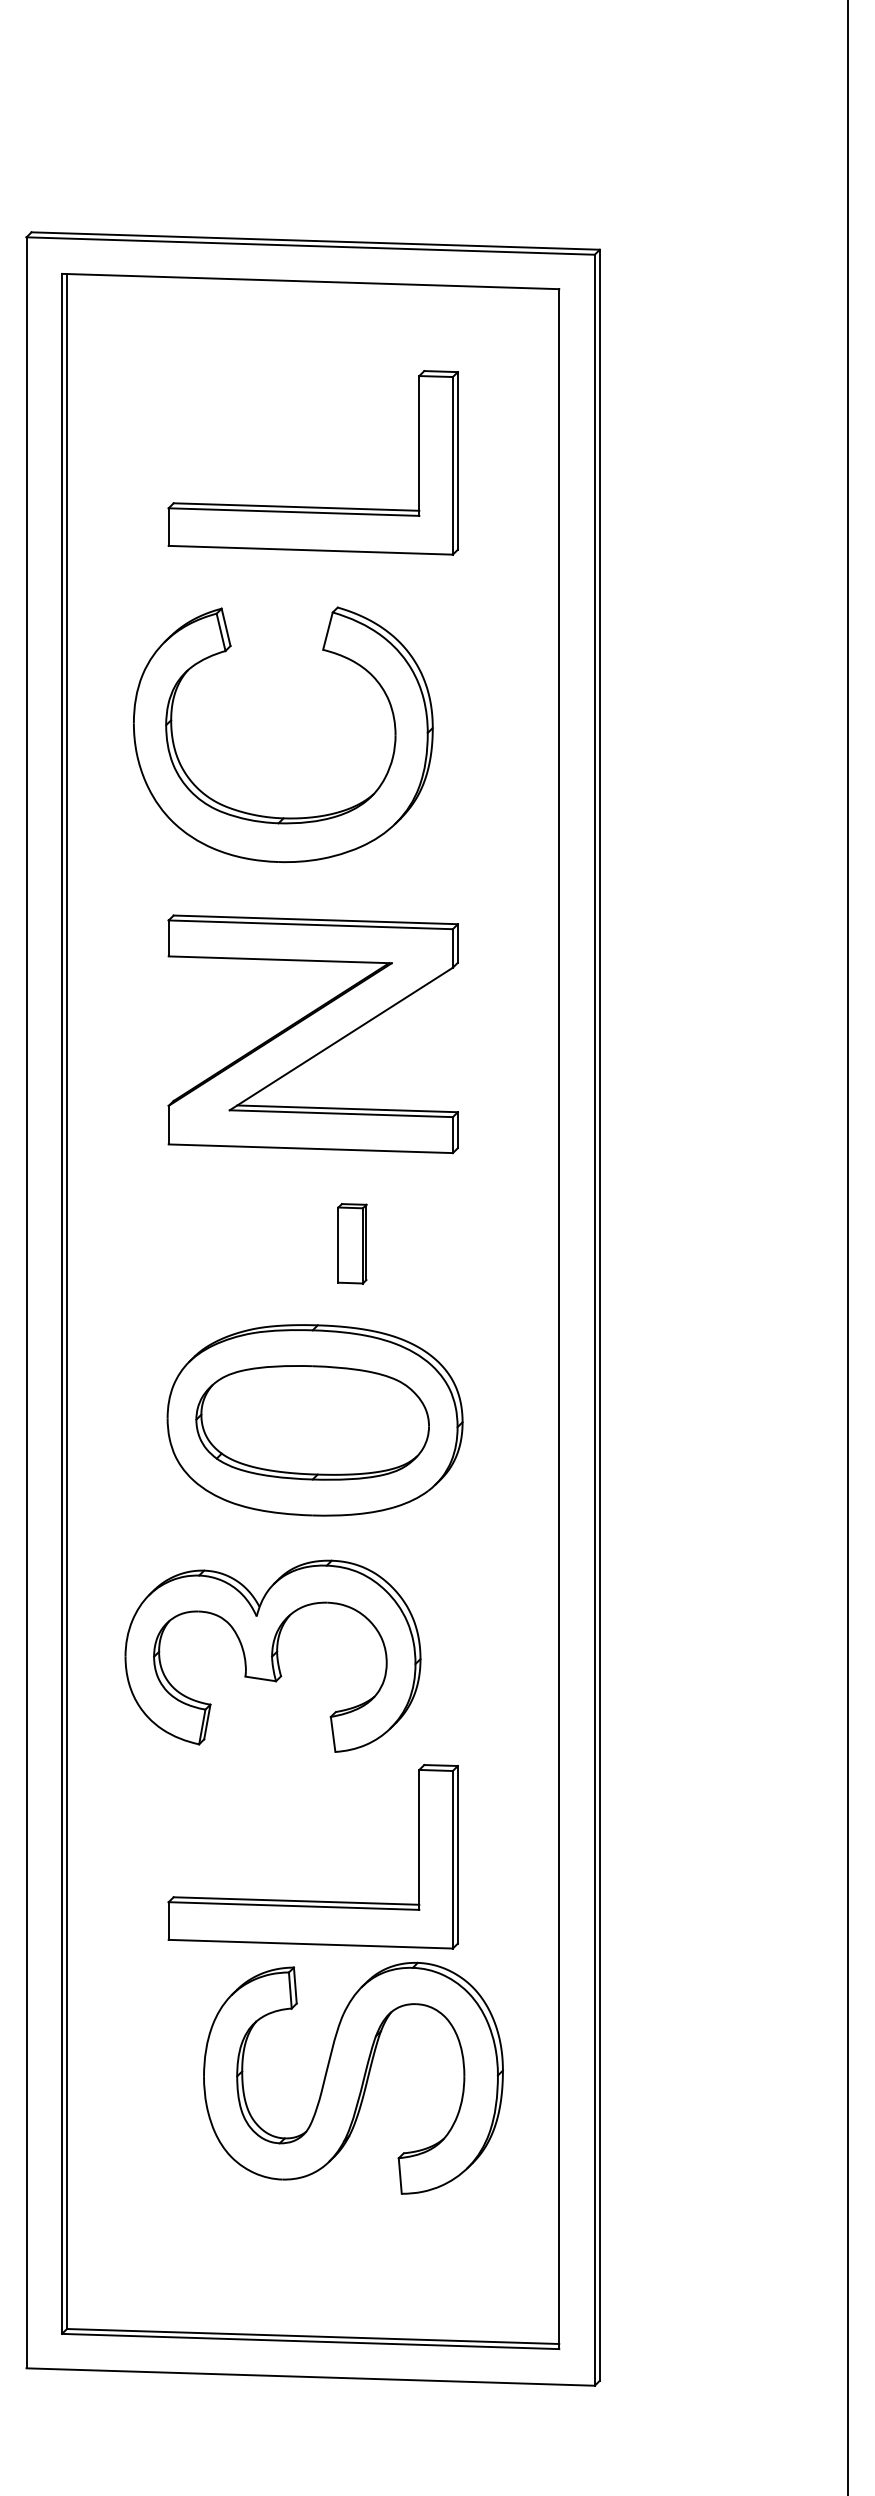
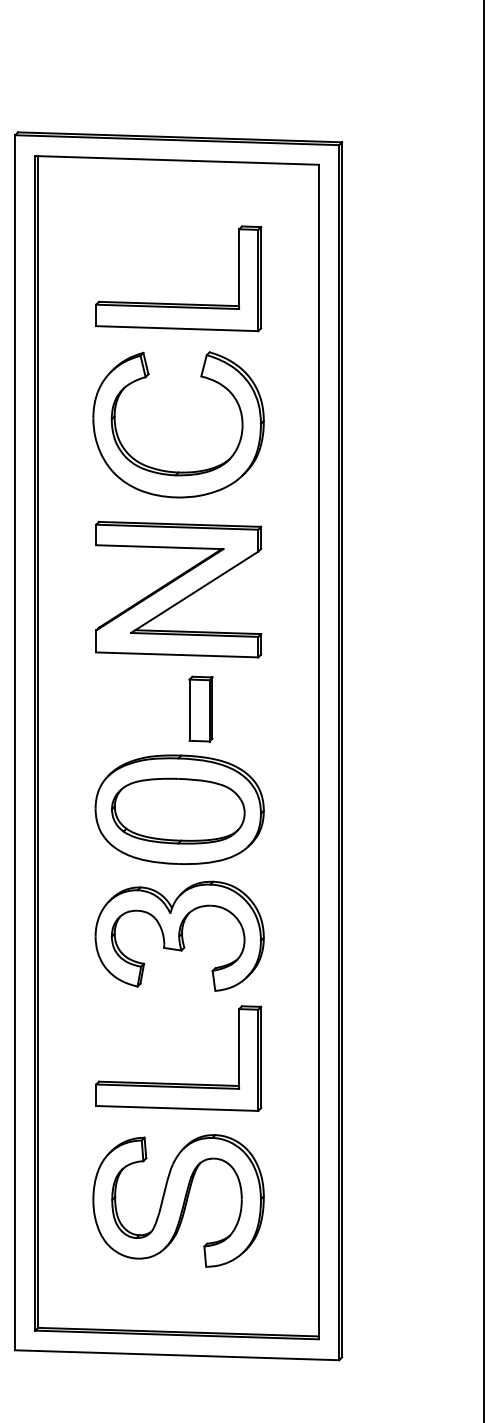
part: (312, 506) -> (178, 303), moved
part: (267, 814) -> (169, 470), moved
part: (351, 1242) -> (200, 708), size x1.43
part: (272, 1654) -> (179, 935), moved
part: (353, 2077) -> (178, 1200), moved

